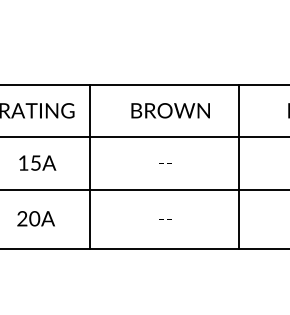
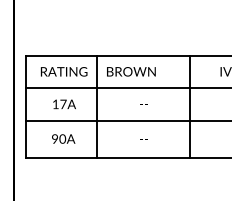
text: (170, 110) -> (131, 71), moved
text: (35, 163) -> (63, 104), 15A -> 17A
text: (21, 219) -> (54, 139), 20A -> 90A

